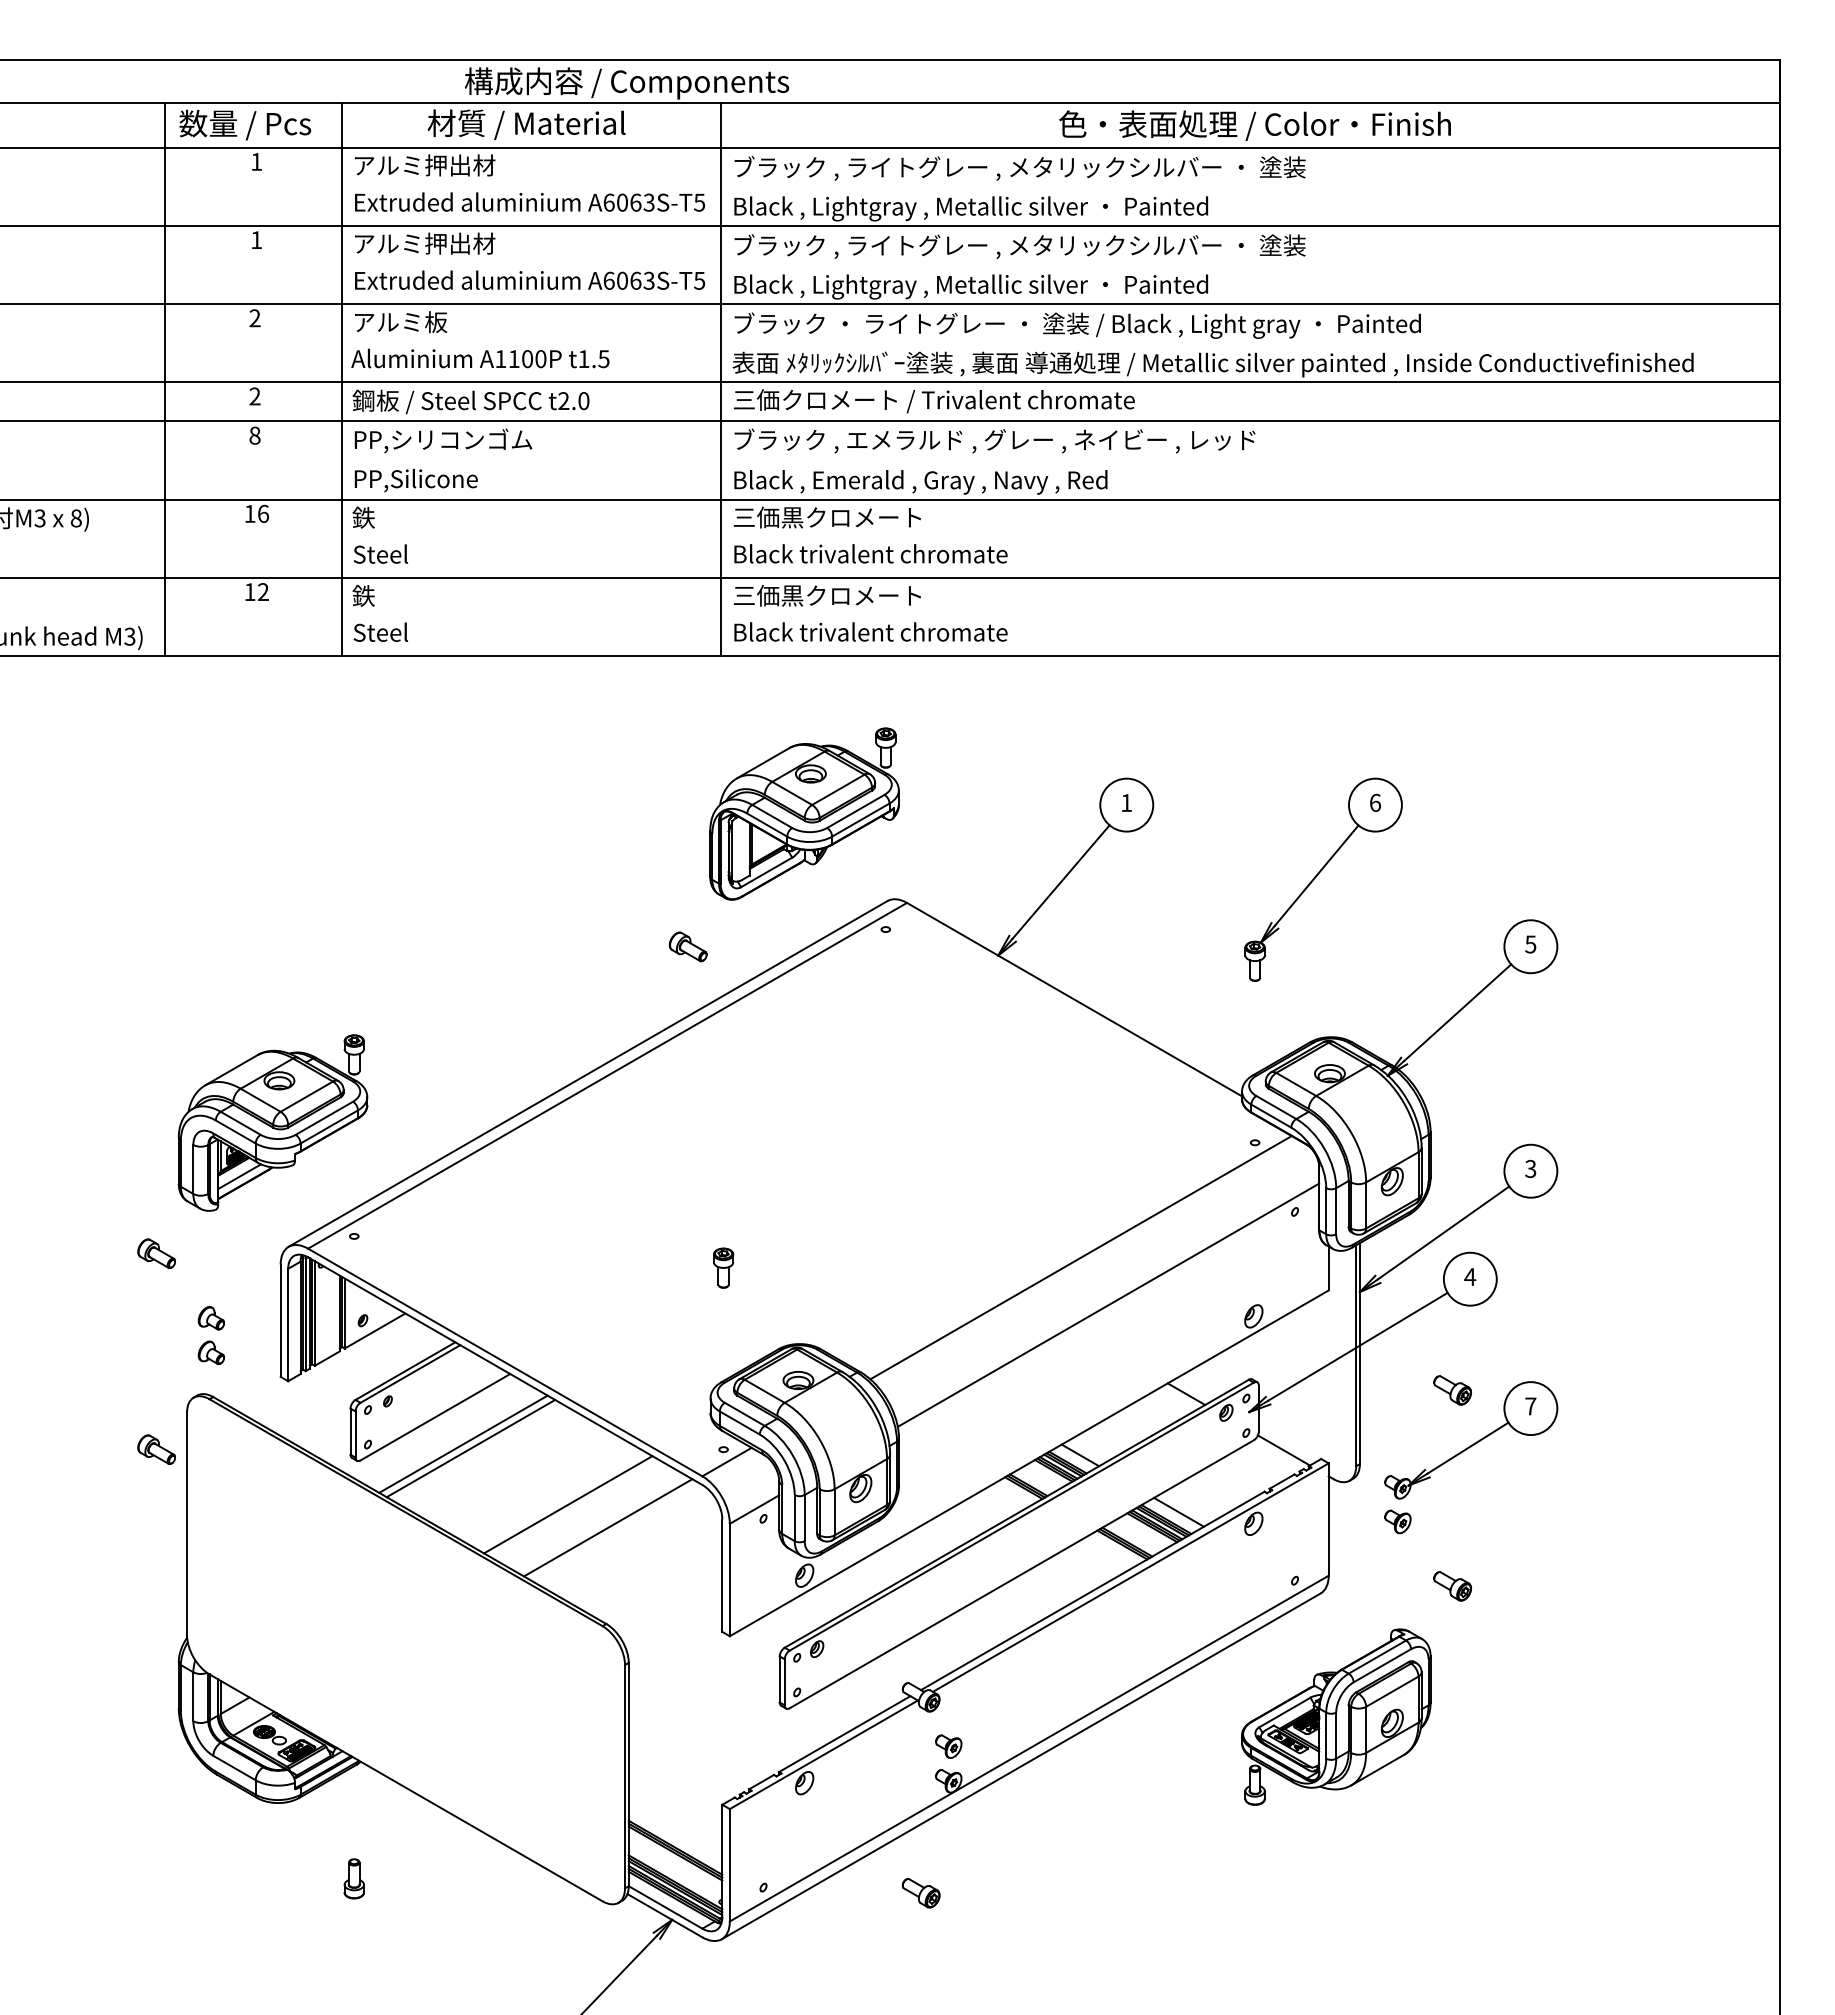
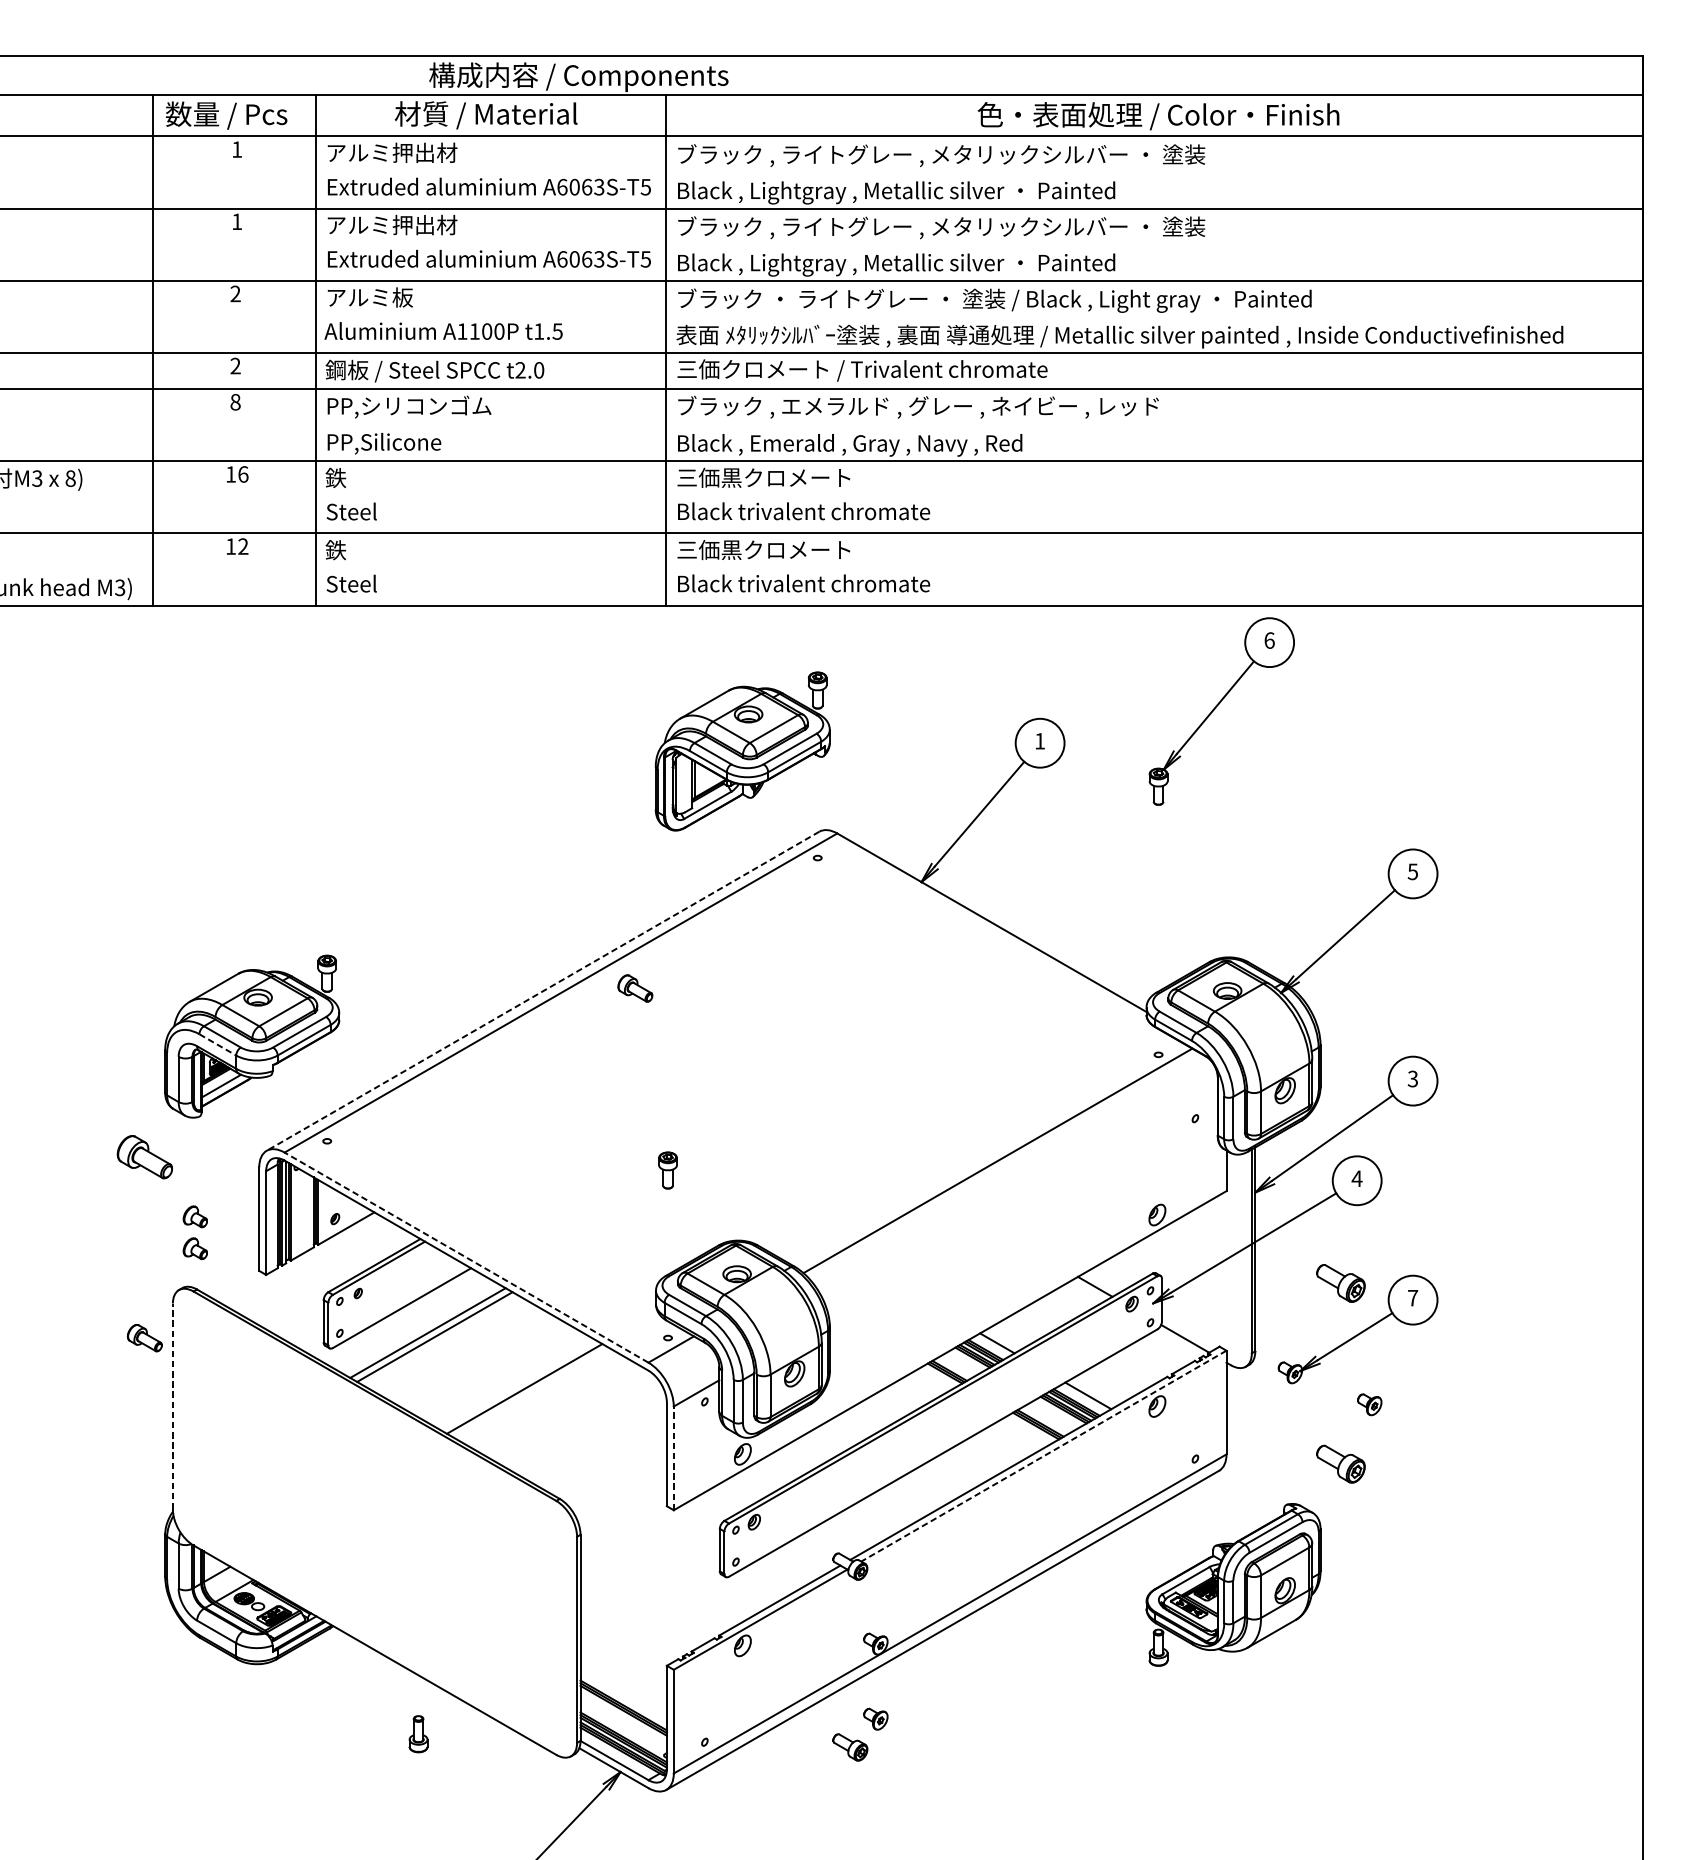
part: (1318, 875) -> (1217, 707), moved
part: (687, 946) -> (634, 988), moved
line: (588, 1073) -> (543, 990), solid -> dashed
line: (236, 1132) -> (218, 1045), solid -> dashed
part: (156, 1253) -> (144, 1157), size x1.6
line: (1108, 1304) -> (1023, 1204), removed
line: (505, 1362) -> (466, 1257), solid -> dashed
part: (1452, 1390) -> (1340, 1283), size x1.4
part: (1397, 1521) -> (1369, 1404), moved
line: (187, 1523) -> (173, 1406), solid -> dashed
line: (607, 1527) -> (560, 1409), removed
line: (1130, 1577) -> (1043, 1456), solid -> dashed
line: (729, 1579) -> (673, 1457), solid -> dashed
part: (1452, 1586) -> (1340, 1464), size x1.4
part: (948, 1746) -> (875, 1719), moved
part: (353, 1878) -> (417, 1733), moved

